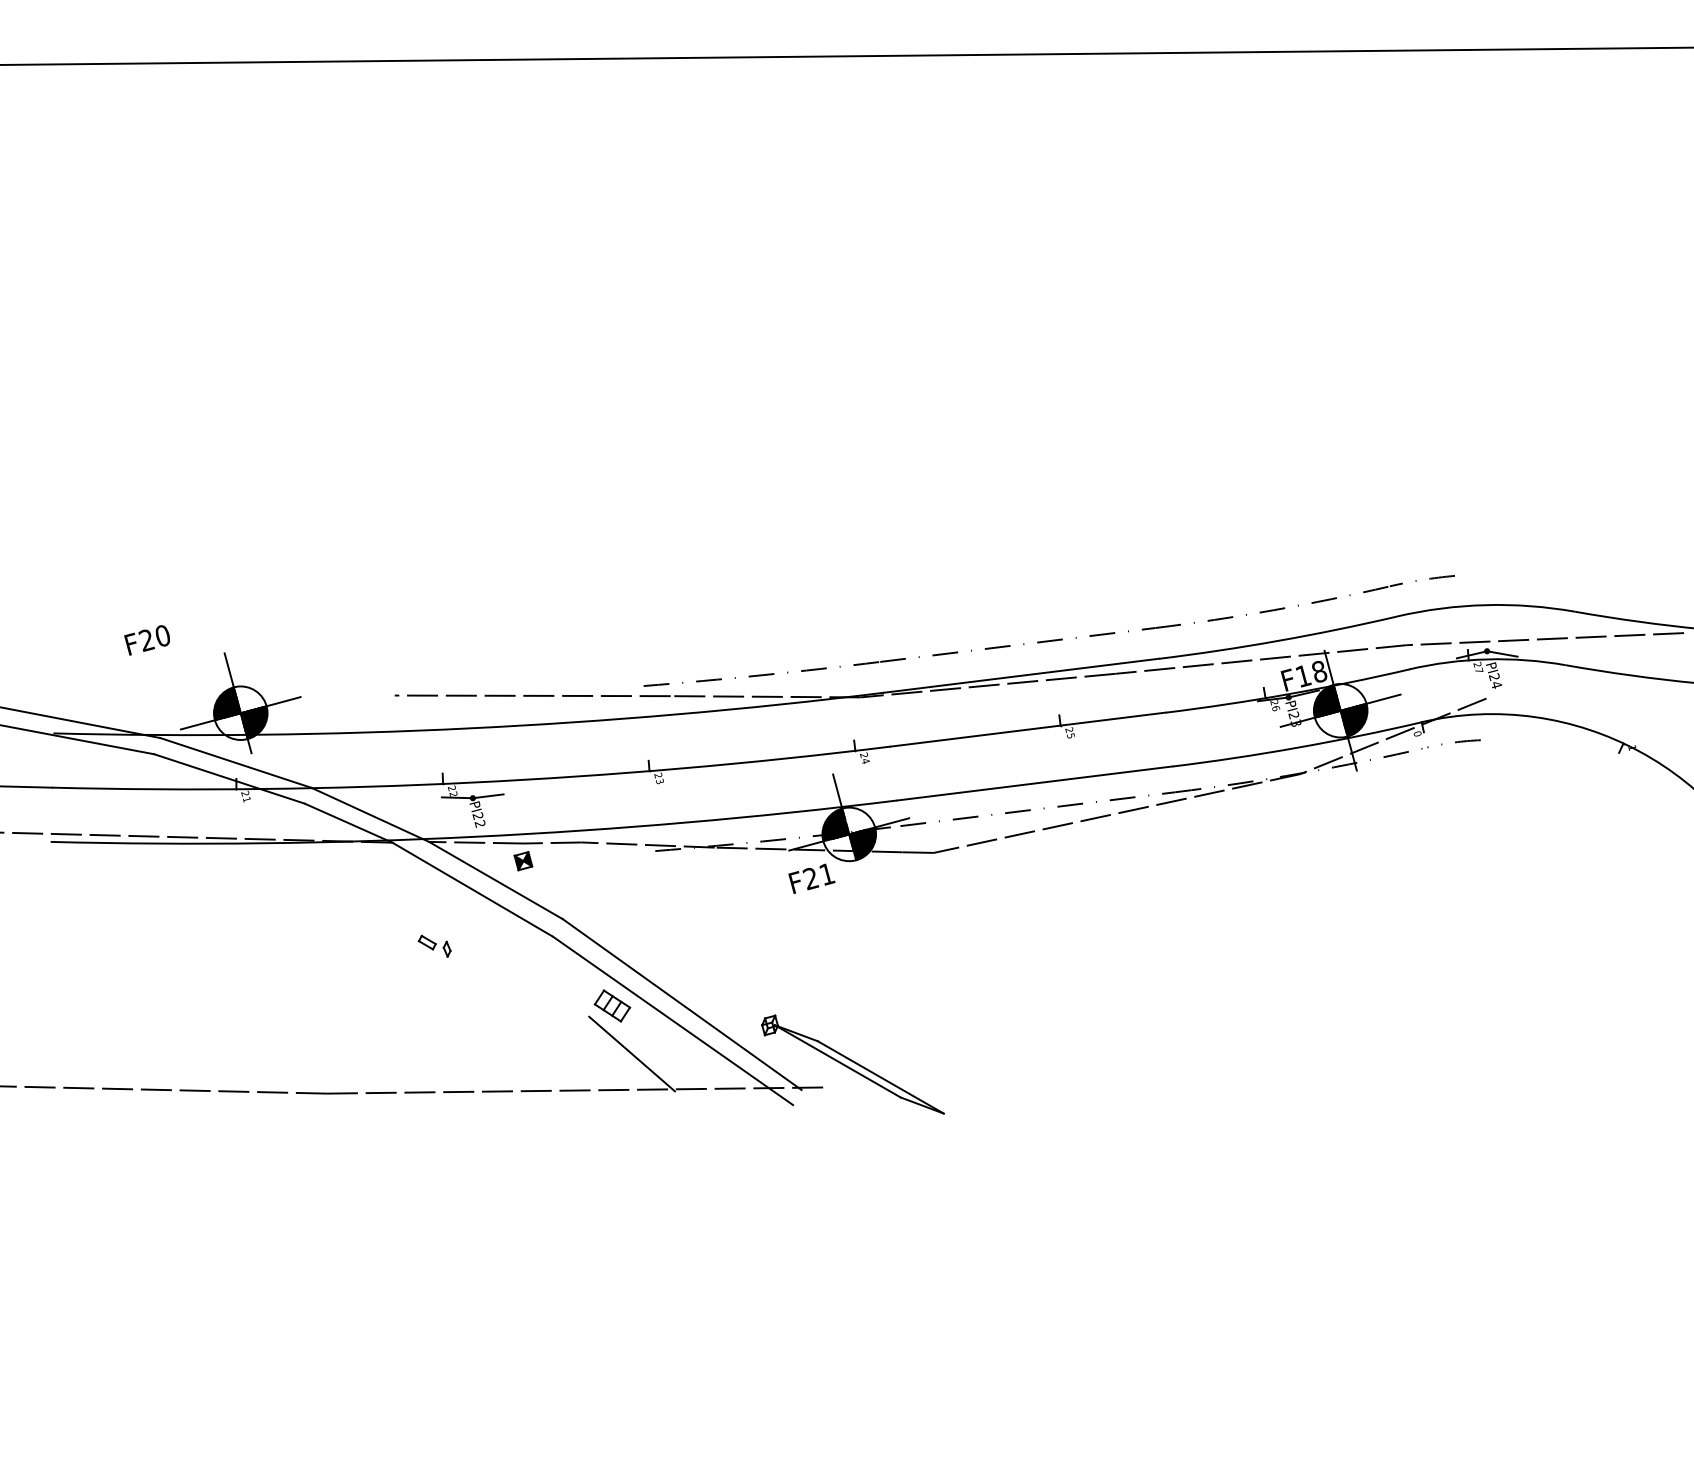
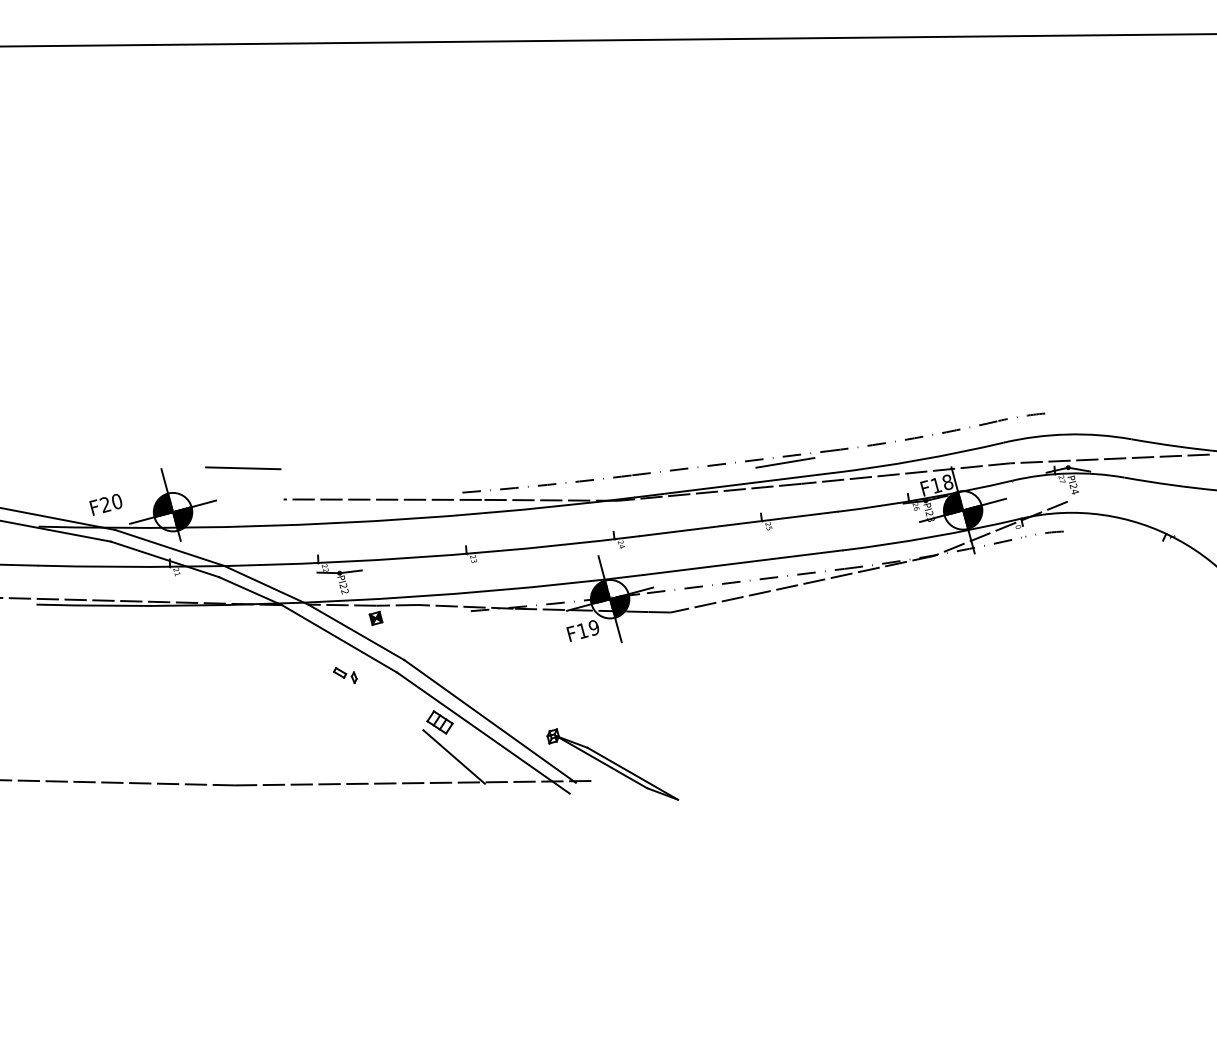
text: (146, 639) -> (105, 504), moved
line: (1093, 644) -> (785, 462), added
line: (338, 652) -> (243, 468), added
text: (819, 876) -> (588, 629), F21 -> F19
line: (860, 876) -> (618, 629), added
part: (434, 946) -> (345, 675), moved

